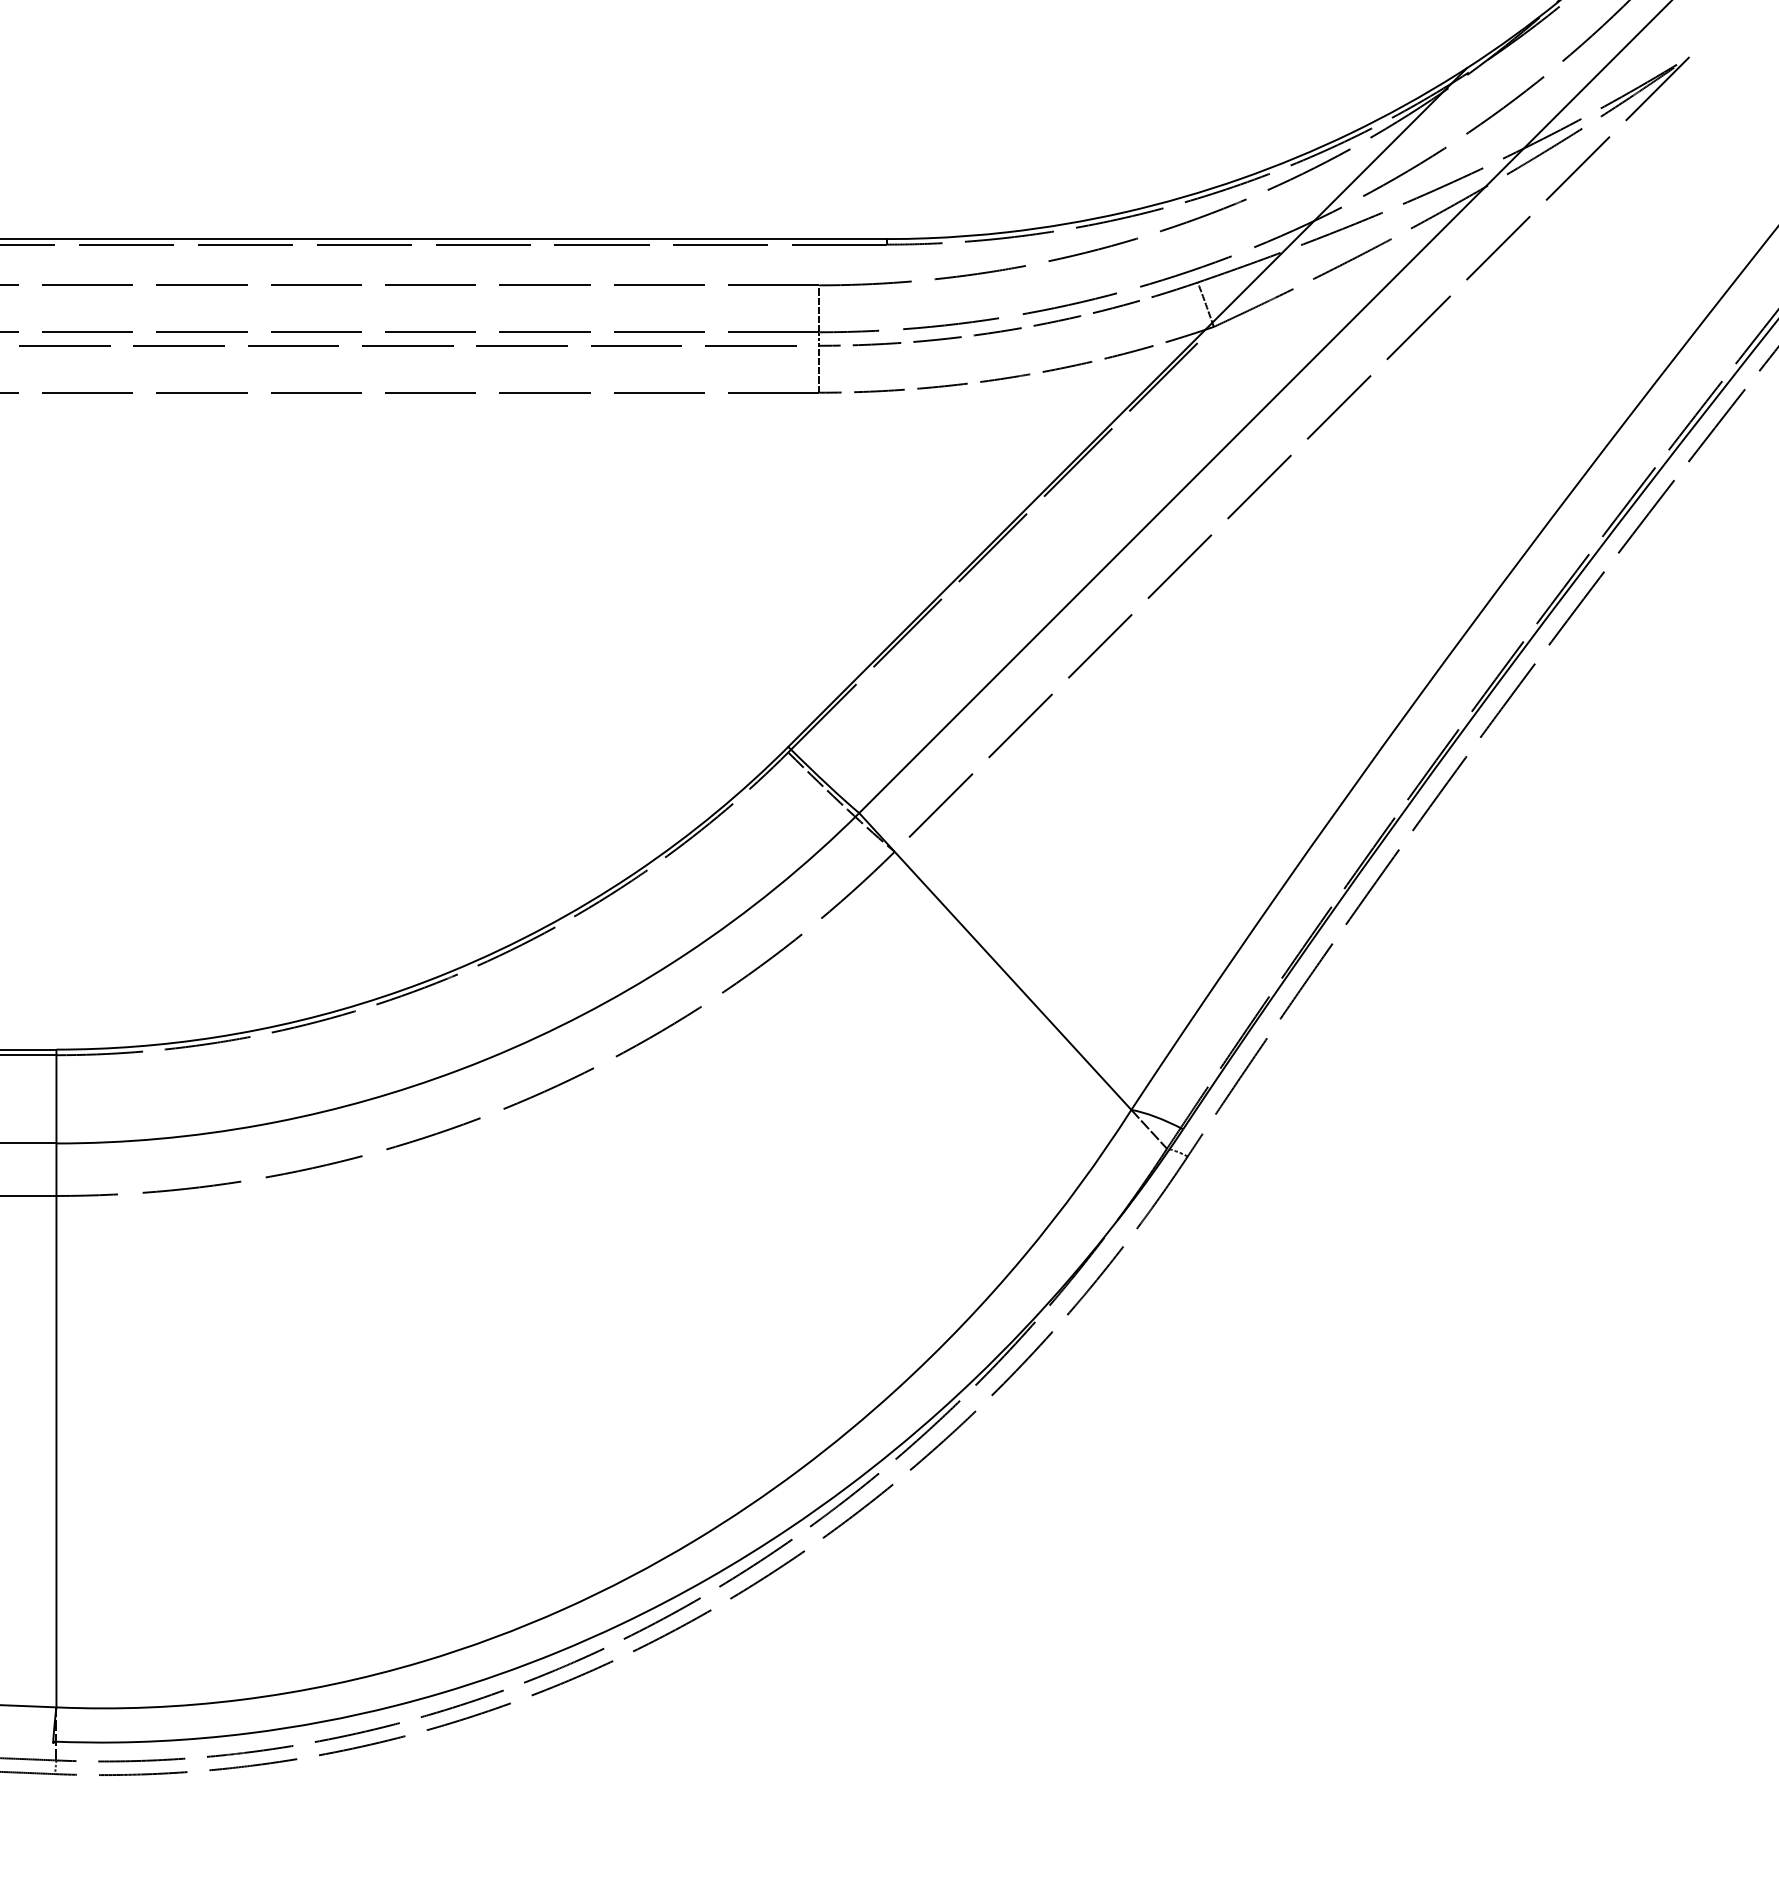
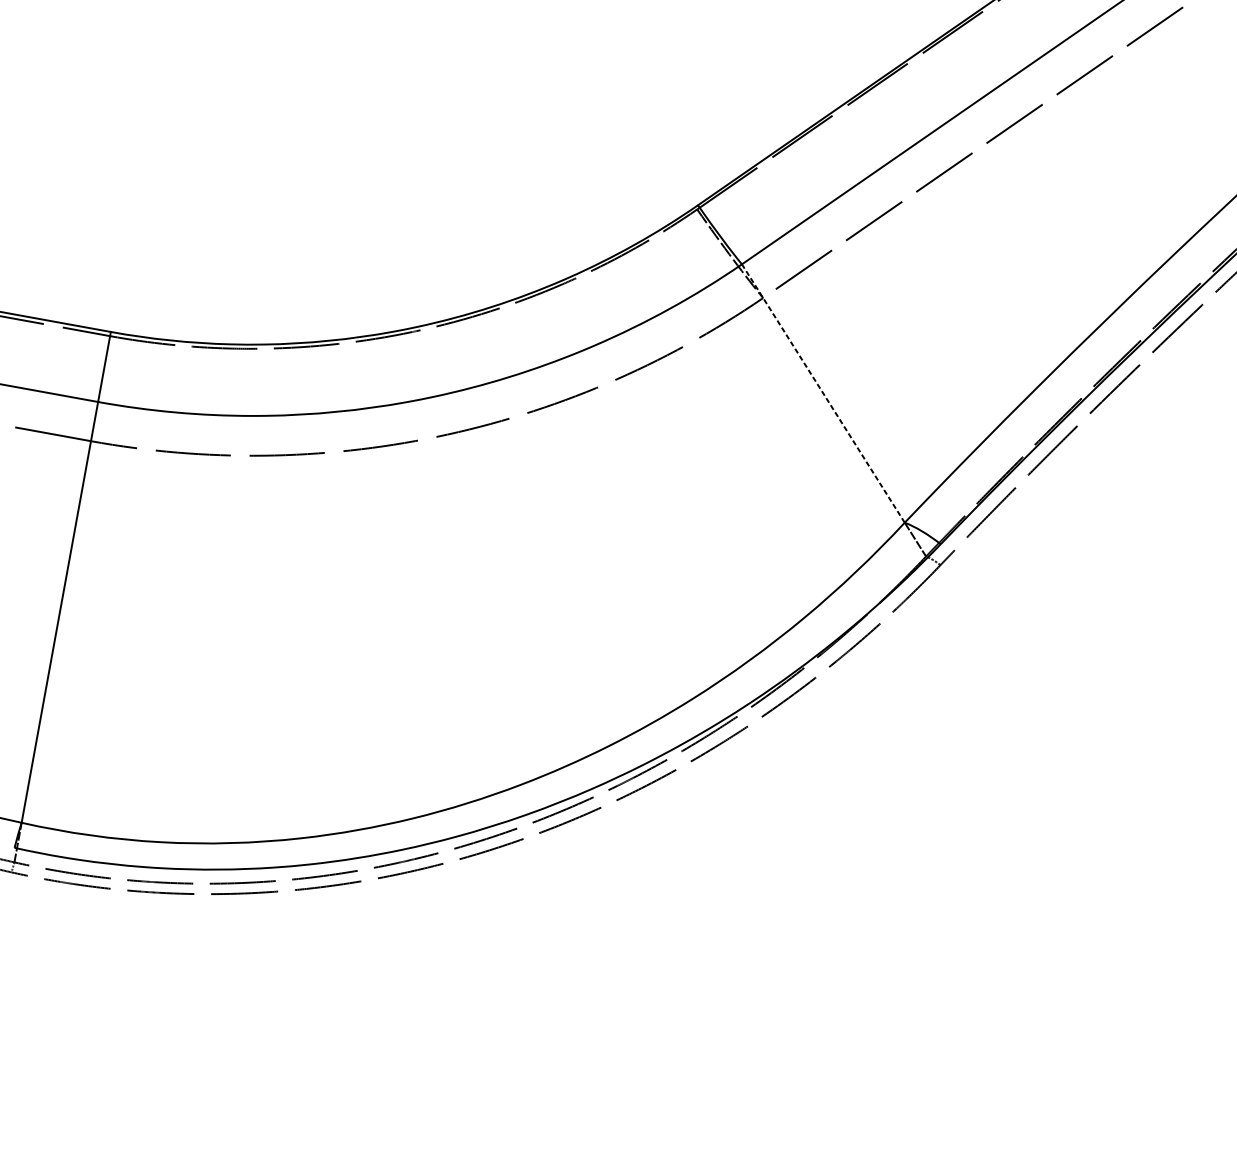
line: (994, 961) -> (822, 393), solid -> dashed

